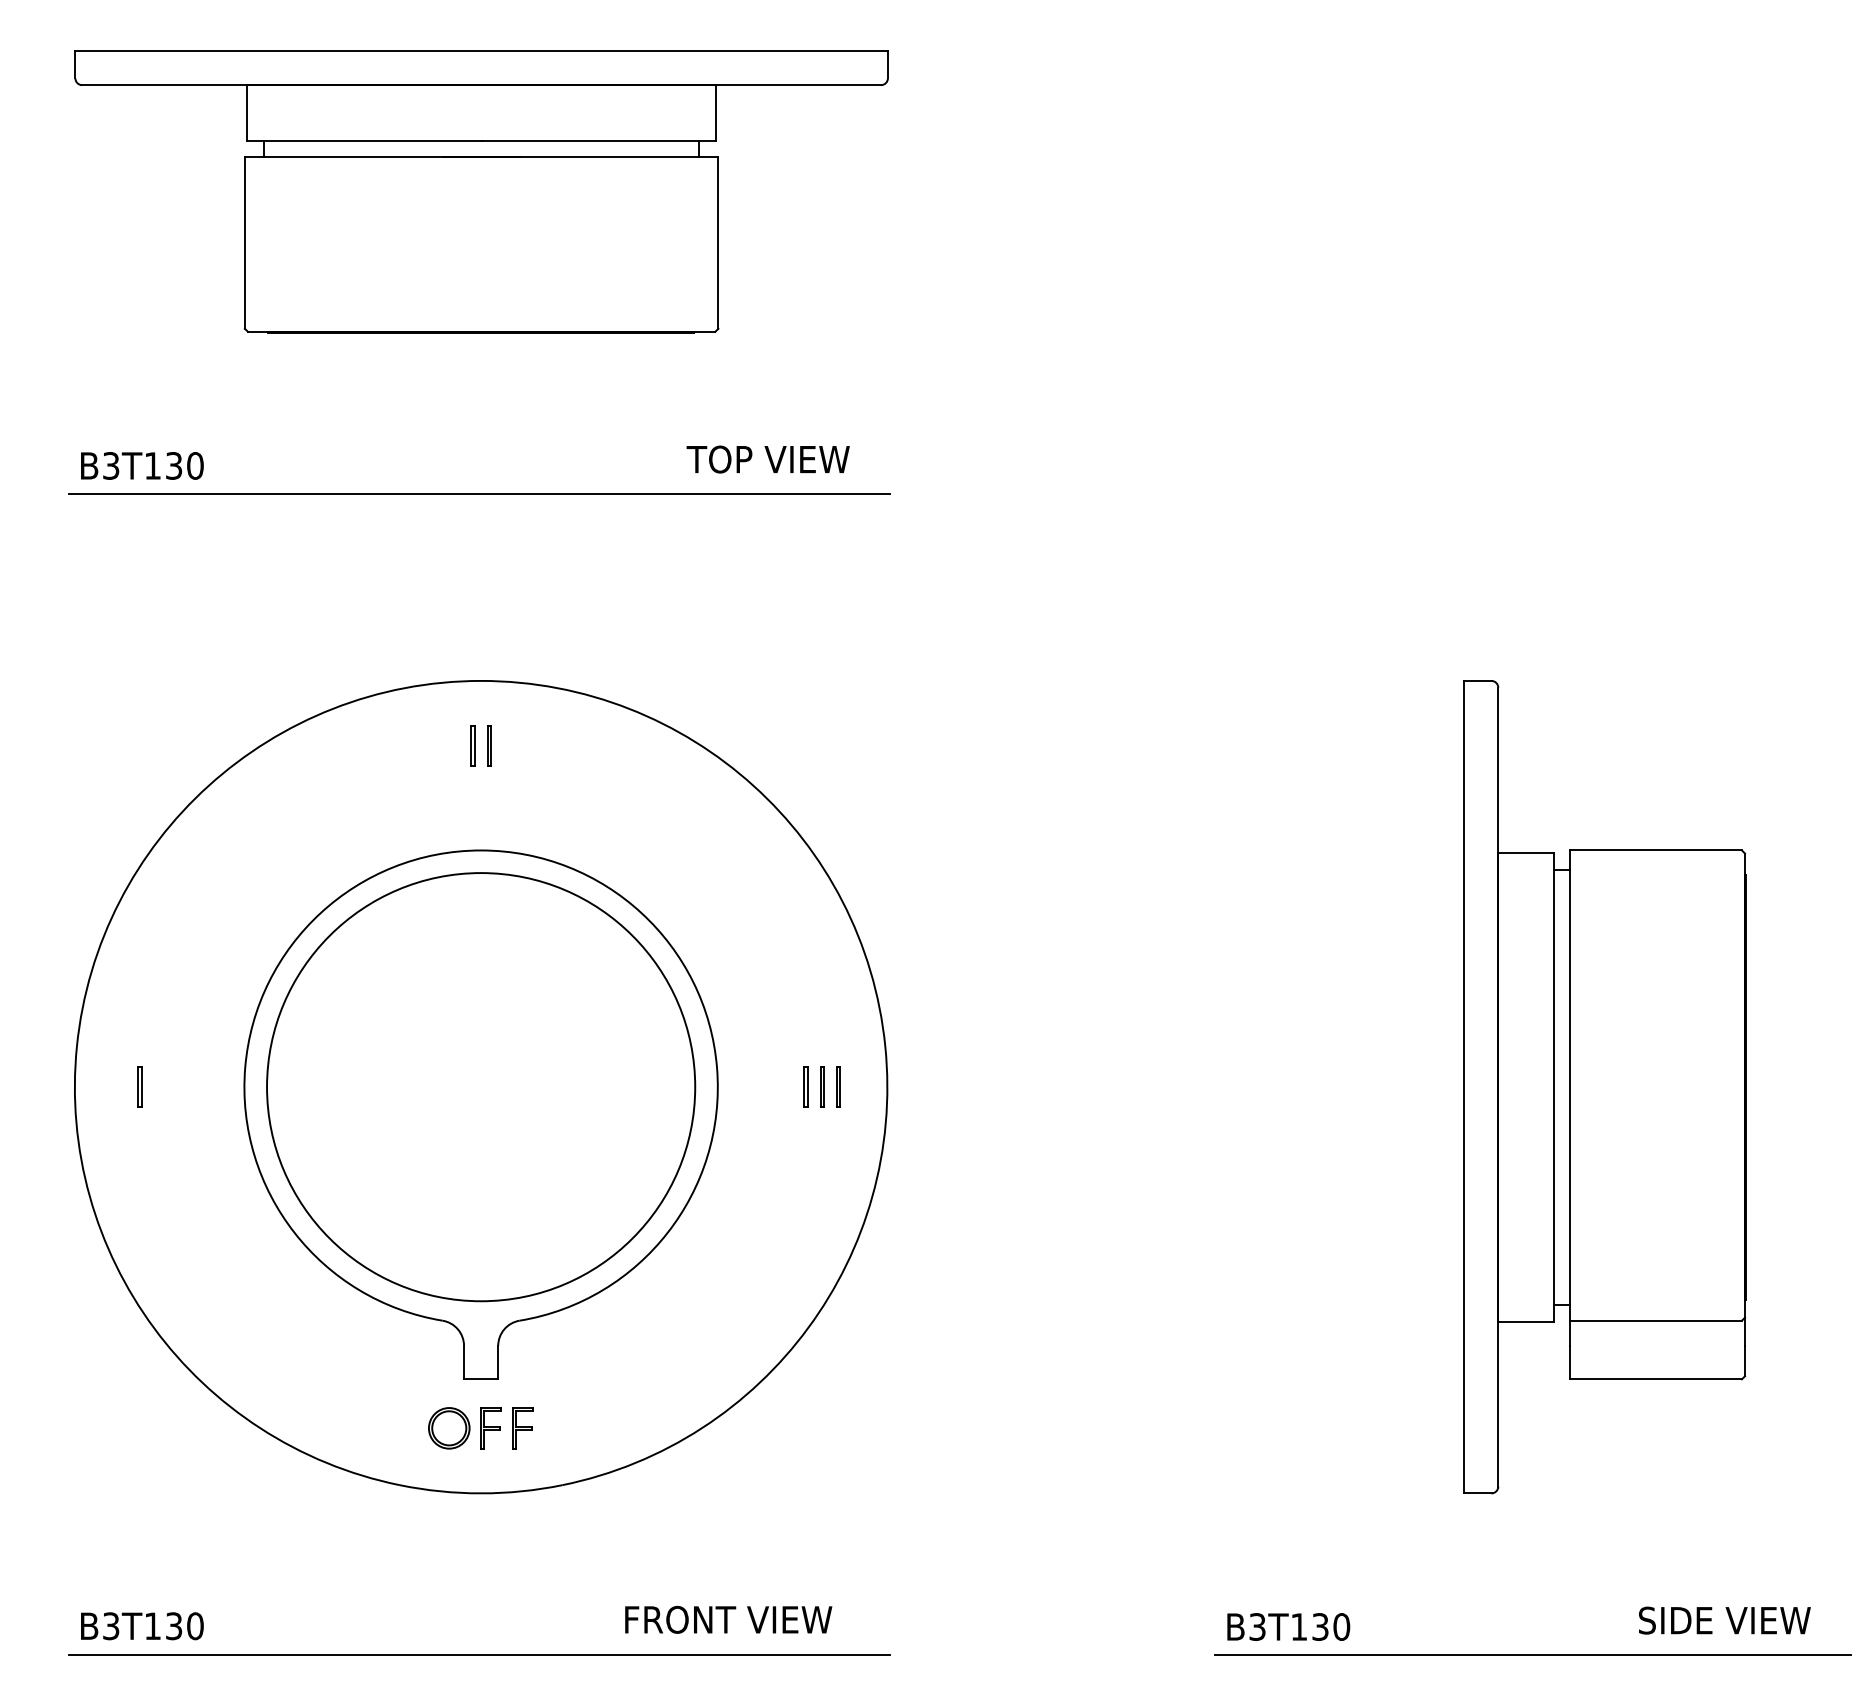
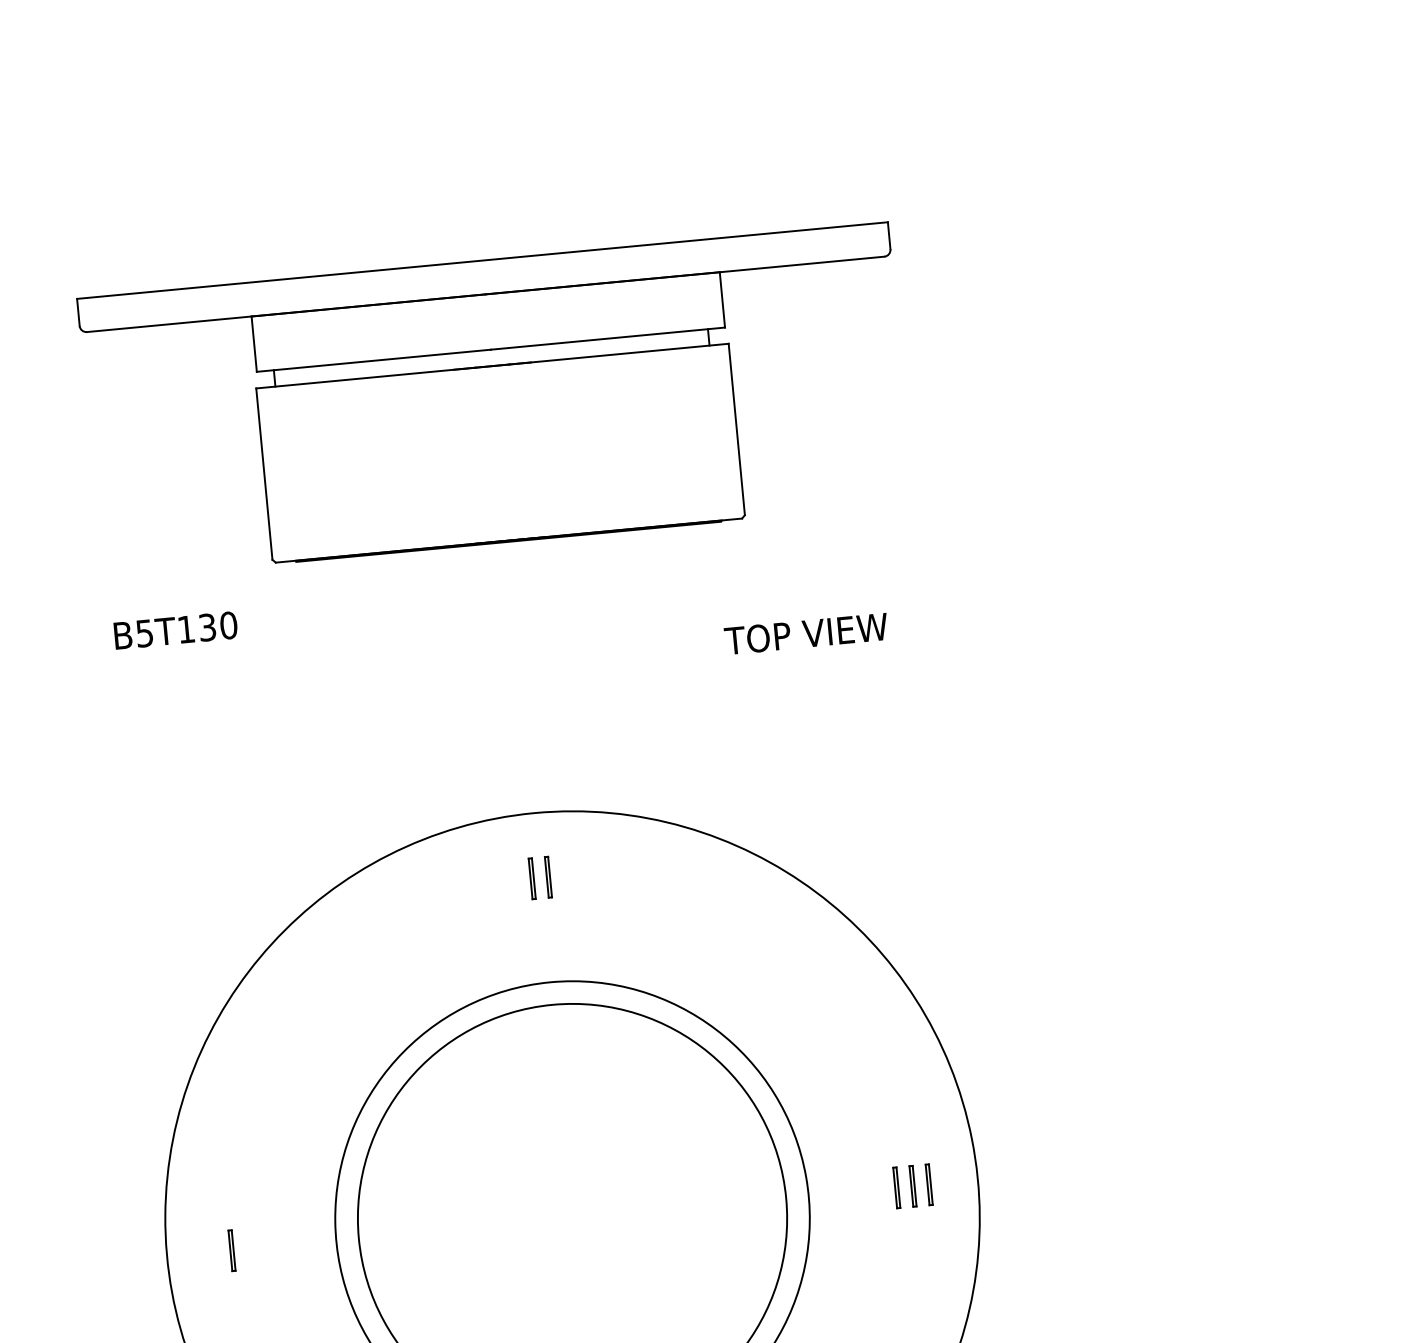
part: (481, 191) -> (495, 400), moved
text: (767, 459) -> (805, 633), moved
text: (111, 465) -> (145, 633), B3T130 -> B5T130
line: (479, 494) -> (515, 627), removed

